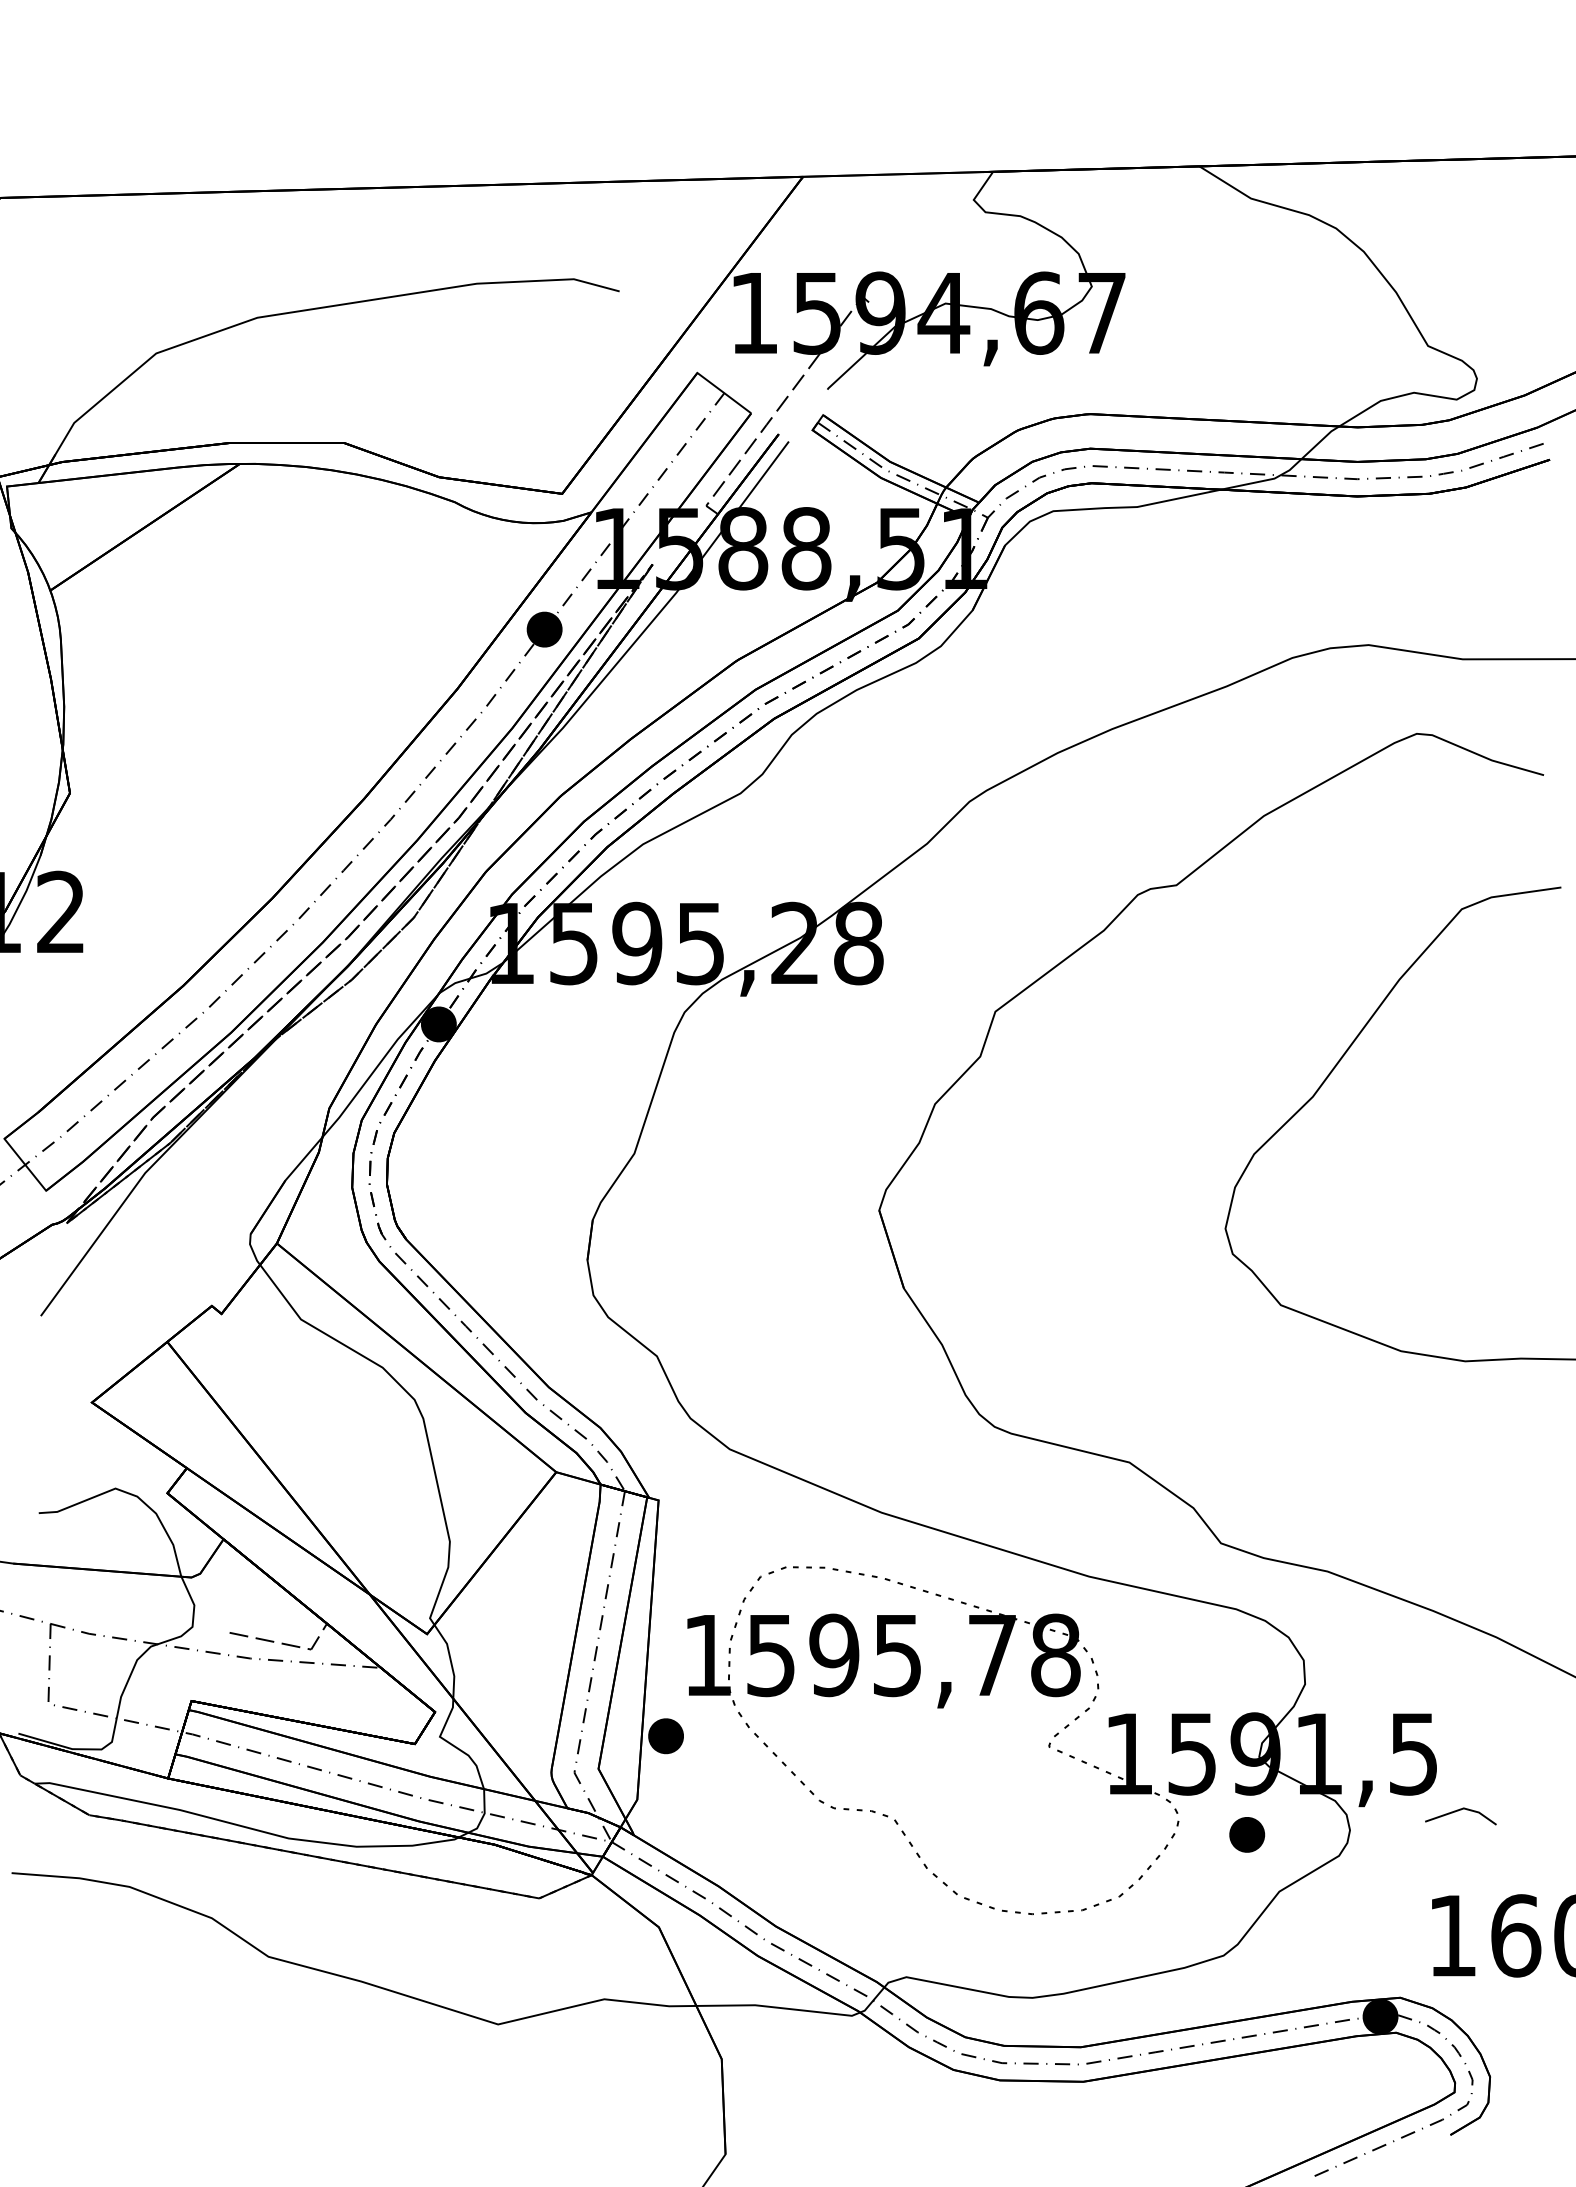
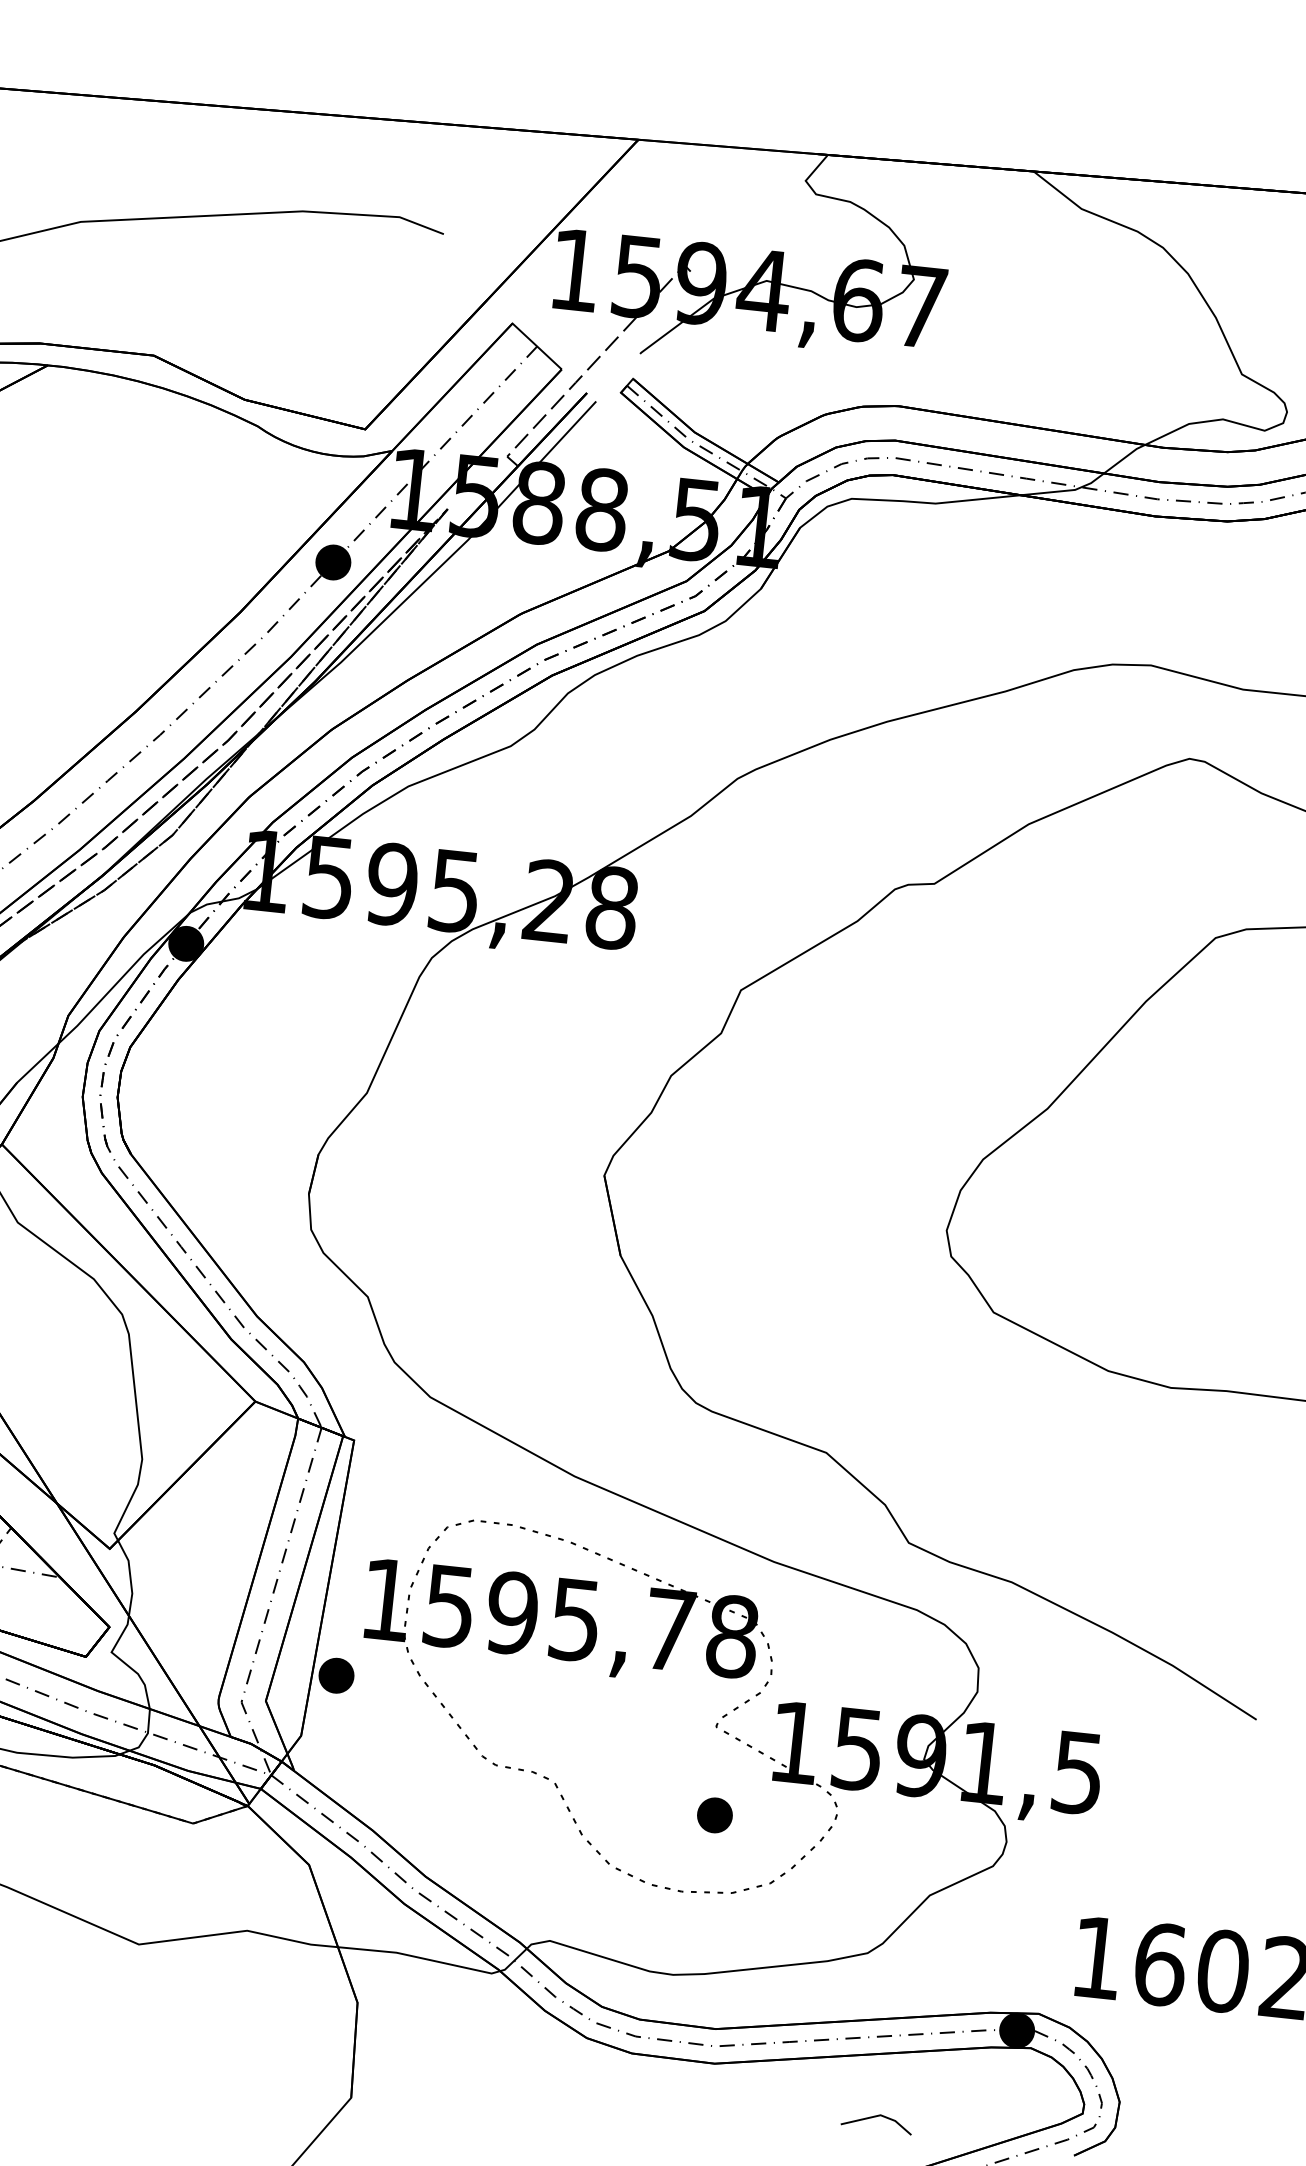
line: (1458, 1811) -> (875, 2117), moved
part: (1247, 1834) -> (715, 1815), moved

